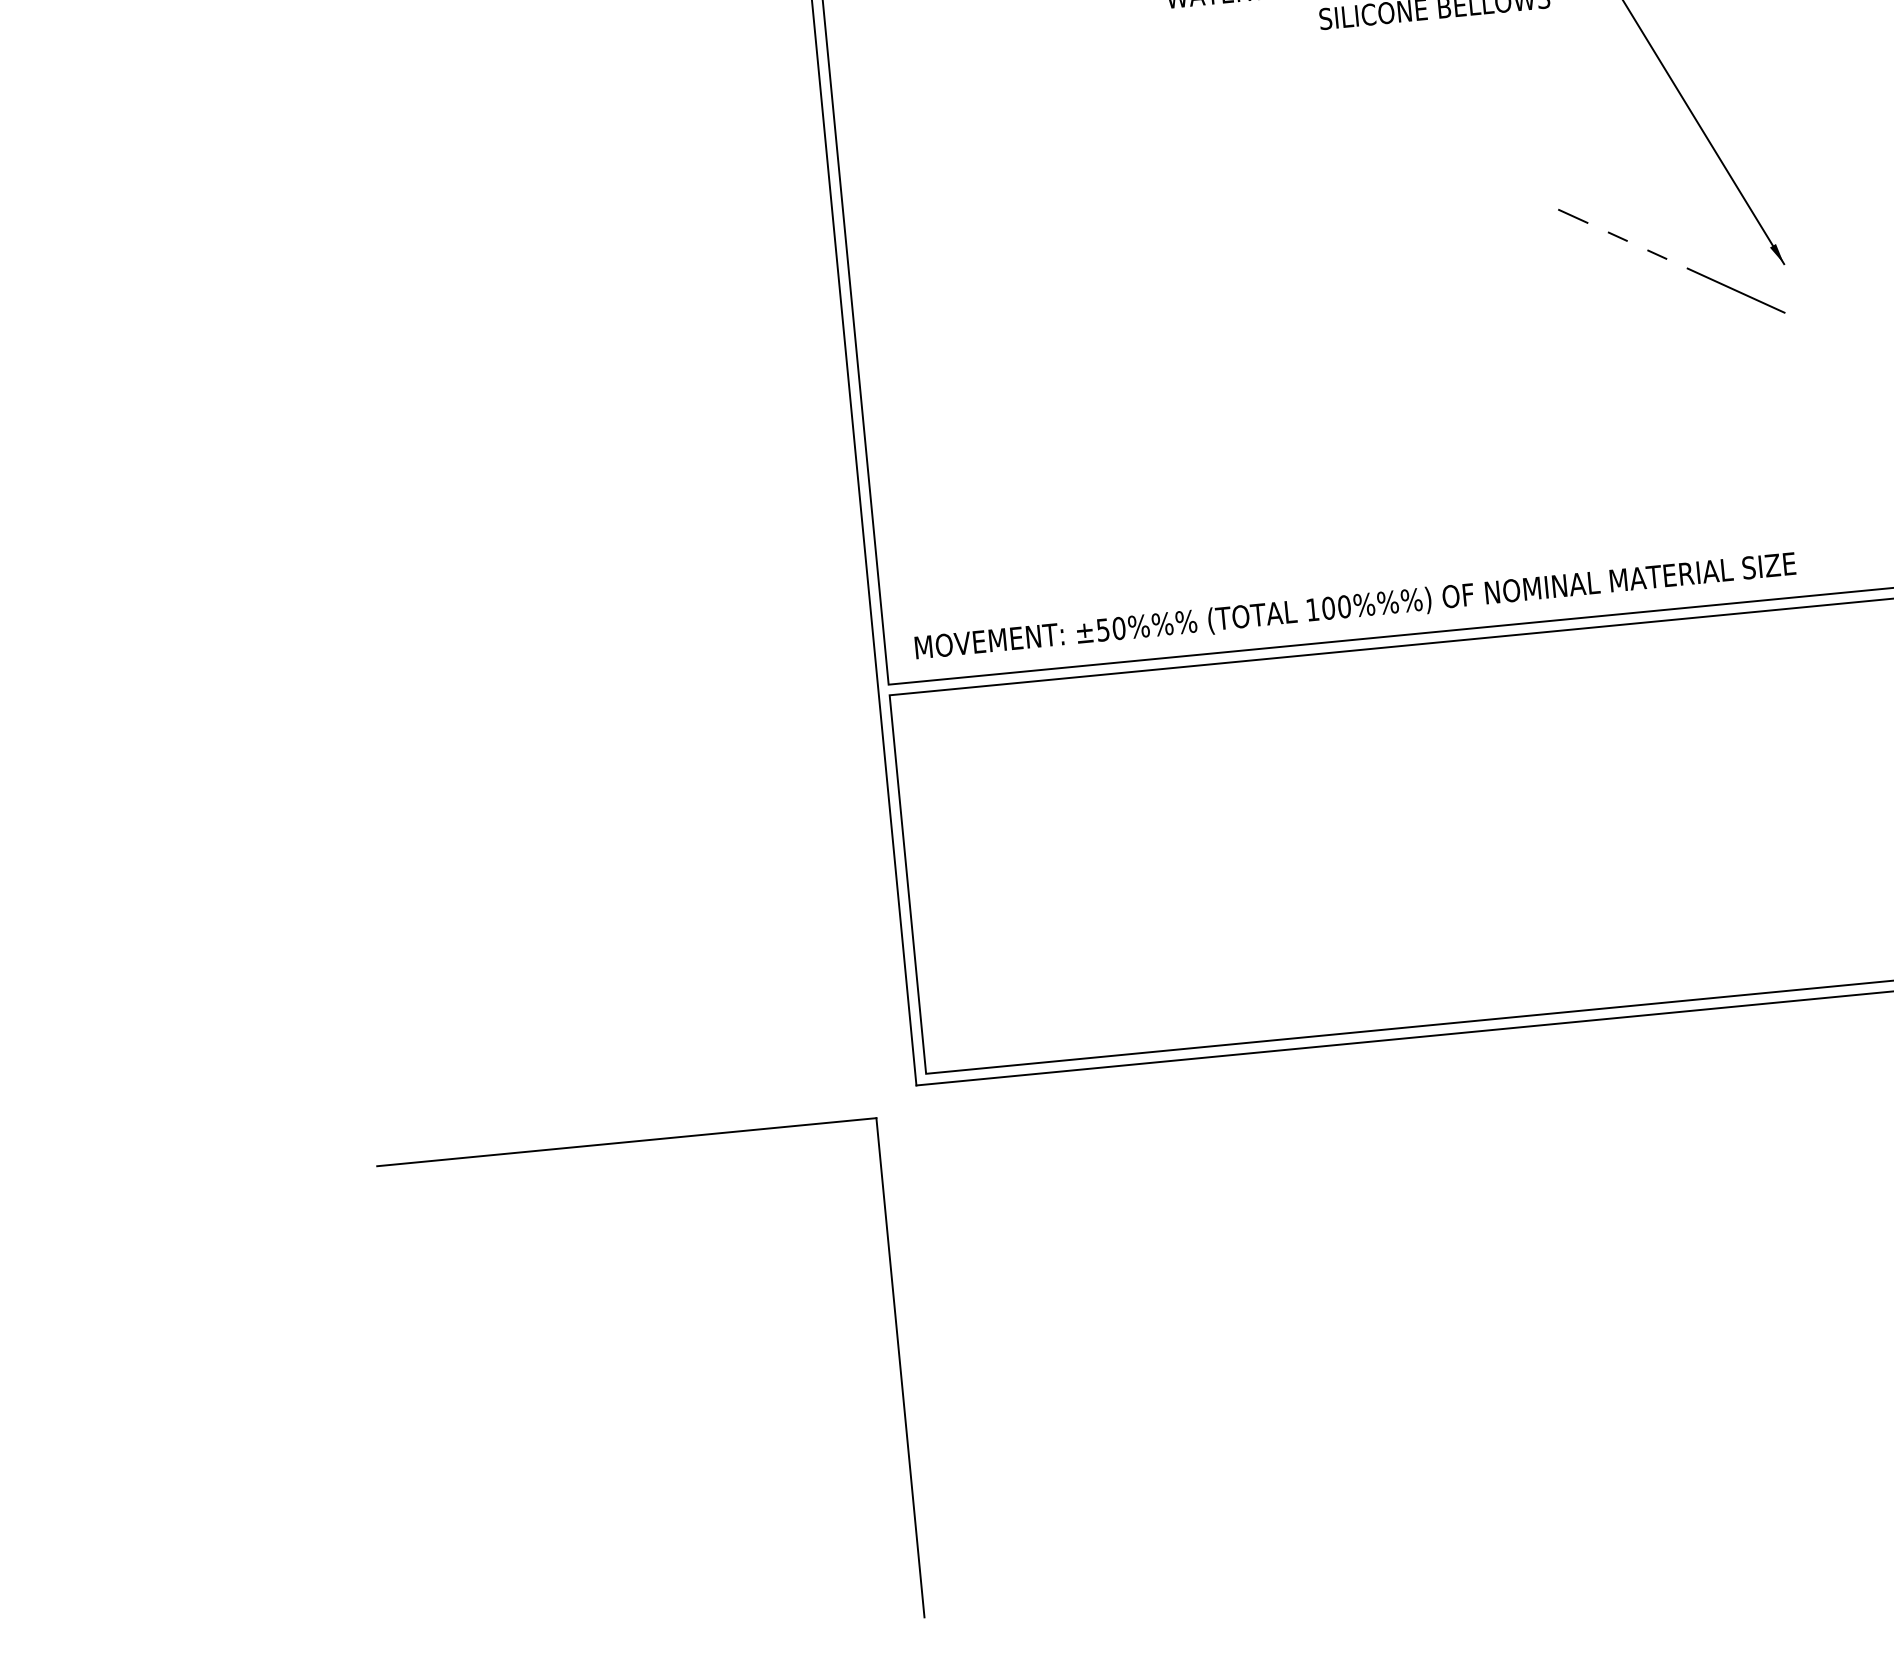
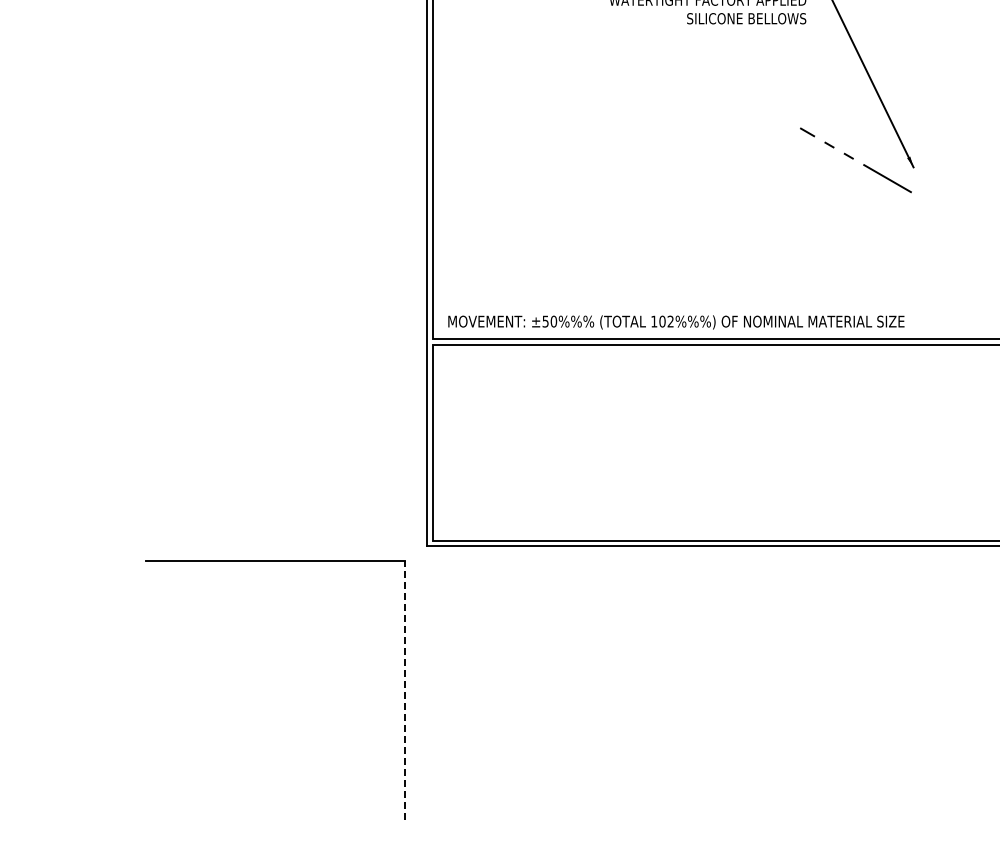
text: (1343, 606) -> (670, 321), 100%%%) -> 102%%%)
line: (901, 1367) -> (405, 690), solid -> dashed

